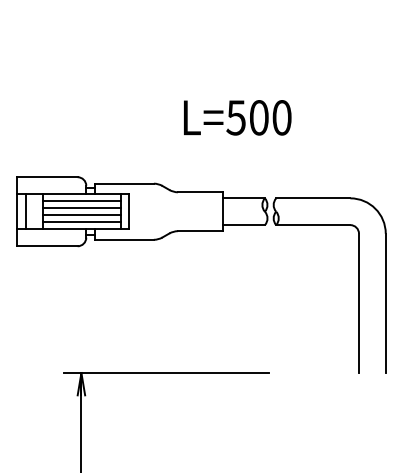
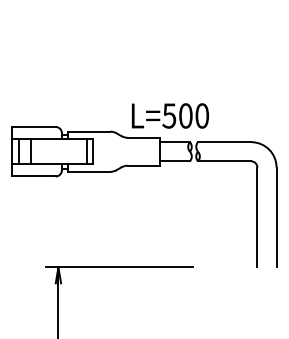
text: (237, 117) -> (170, 115), moved
line: (81, 201) -> (58, 144), removed
line: (81, 208) -> (58, 149), removed
line: (81, 215) -> (58, 154), removed
line: (81, 222) -> (58, 159), removed

